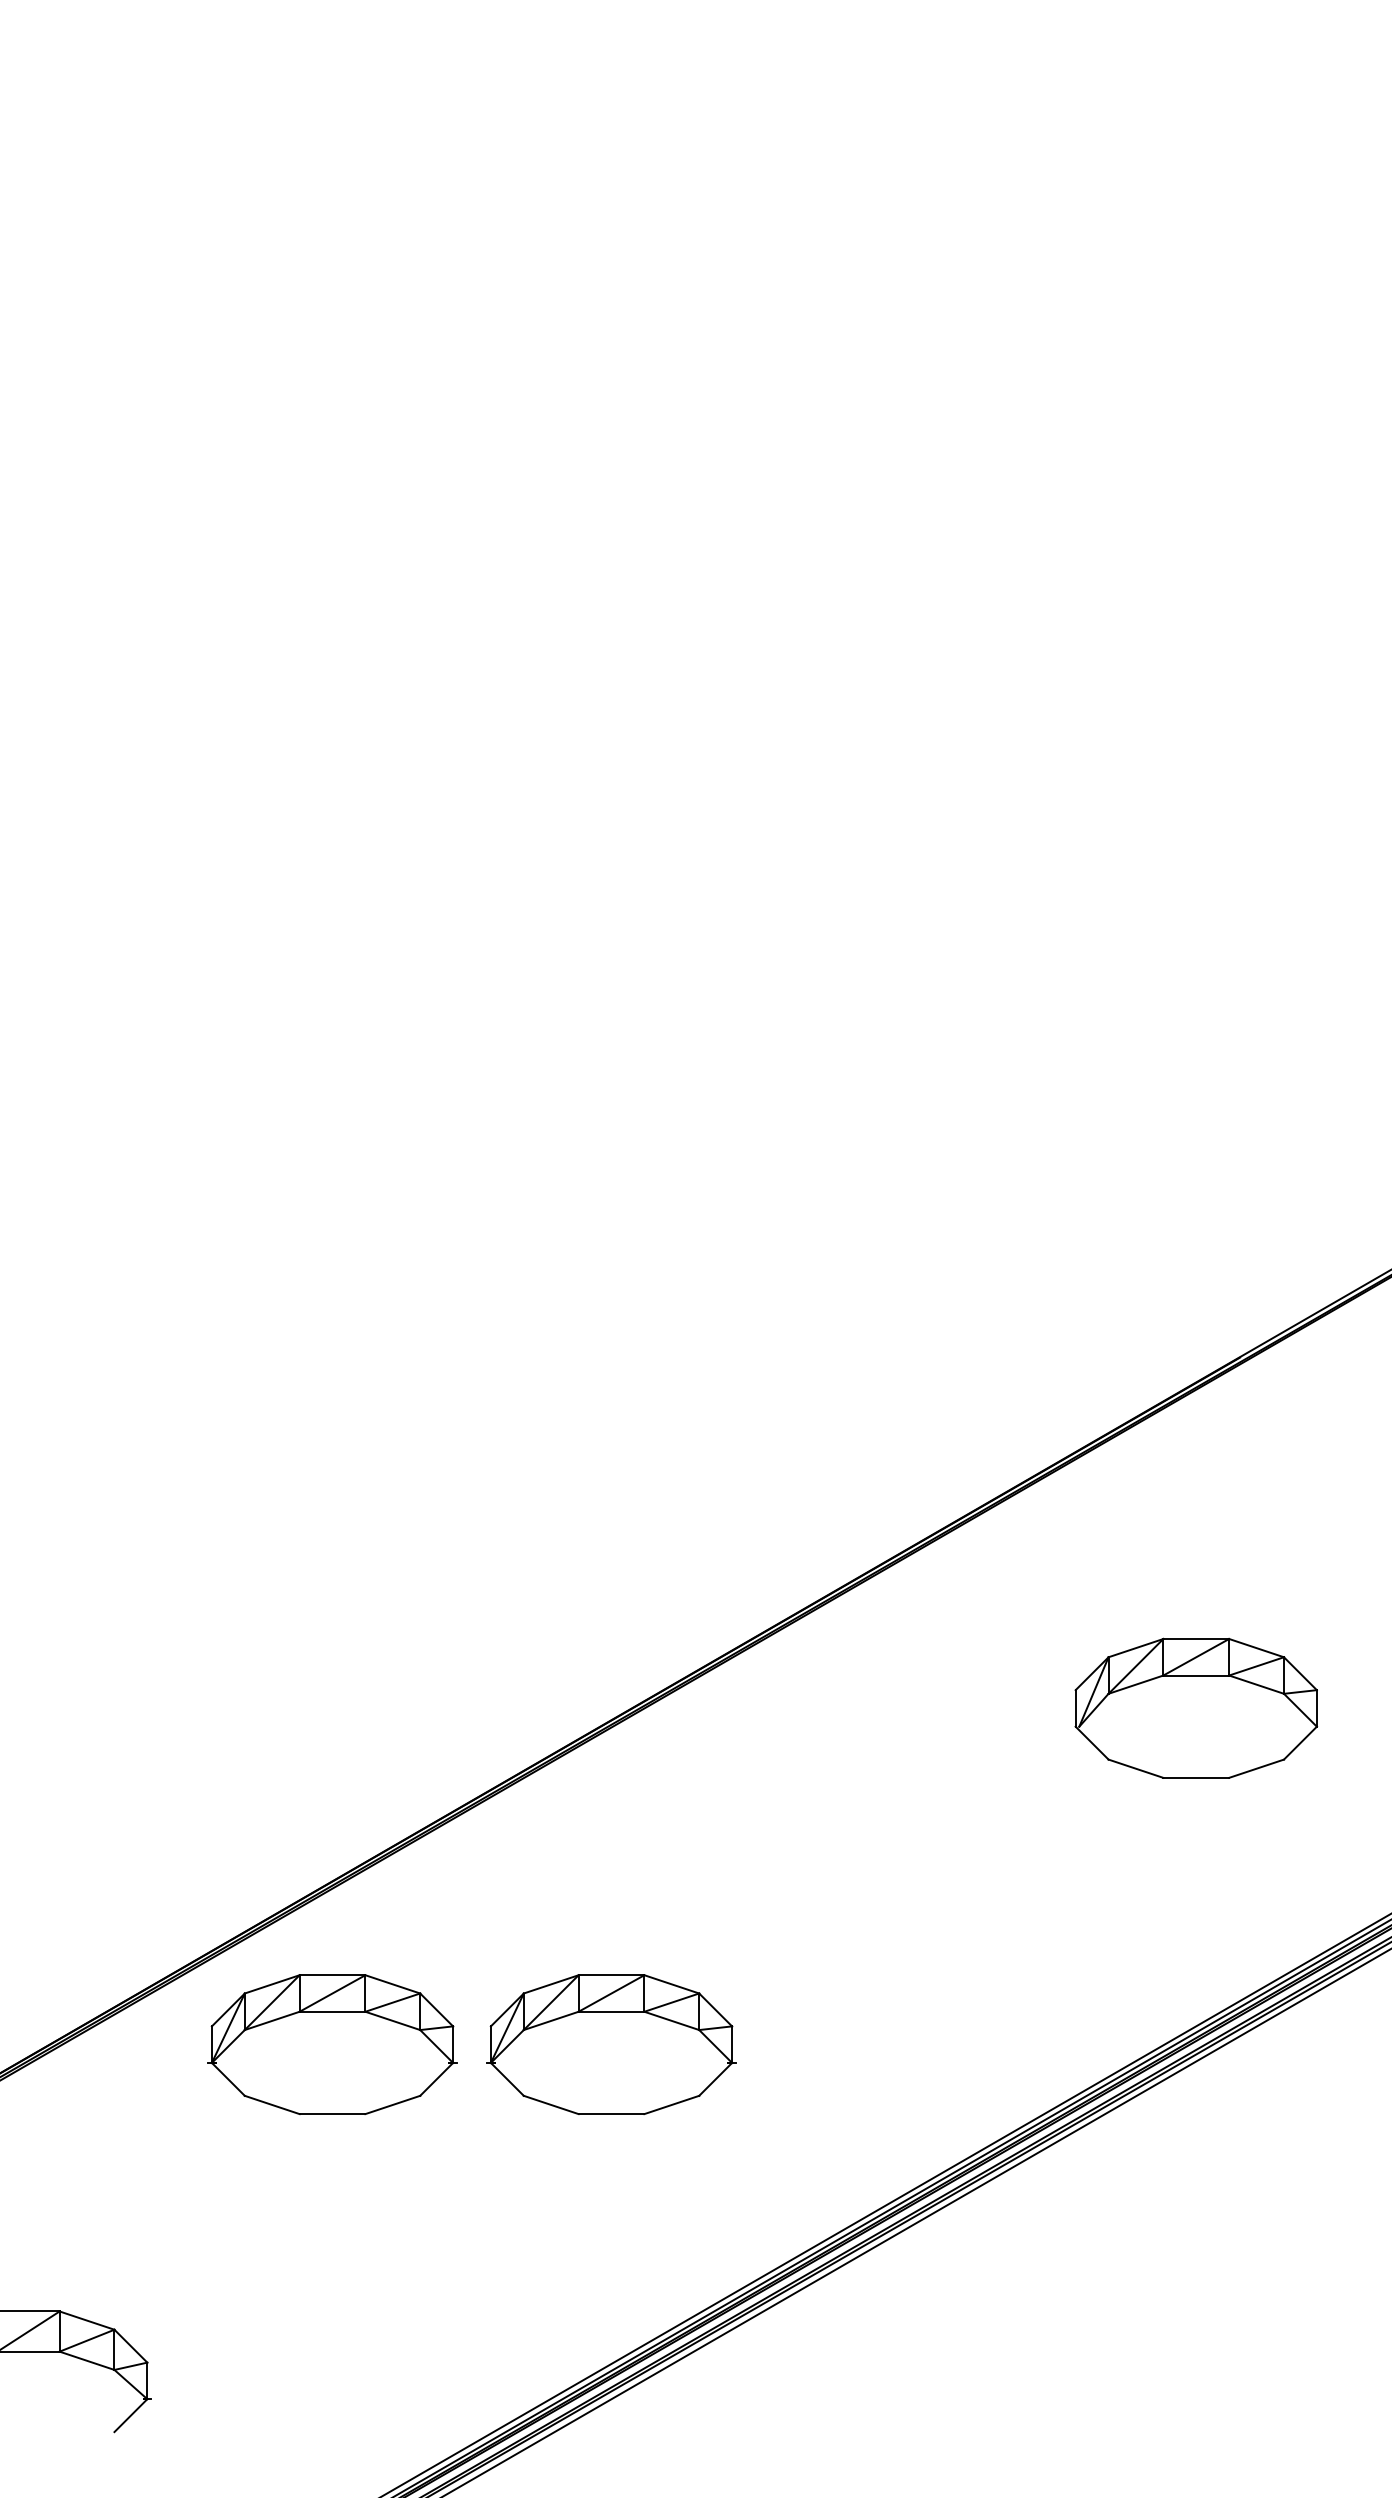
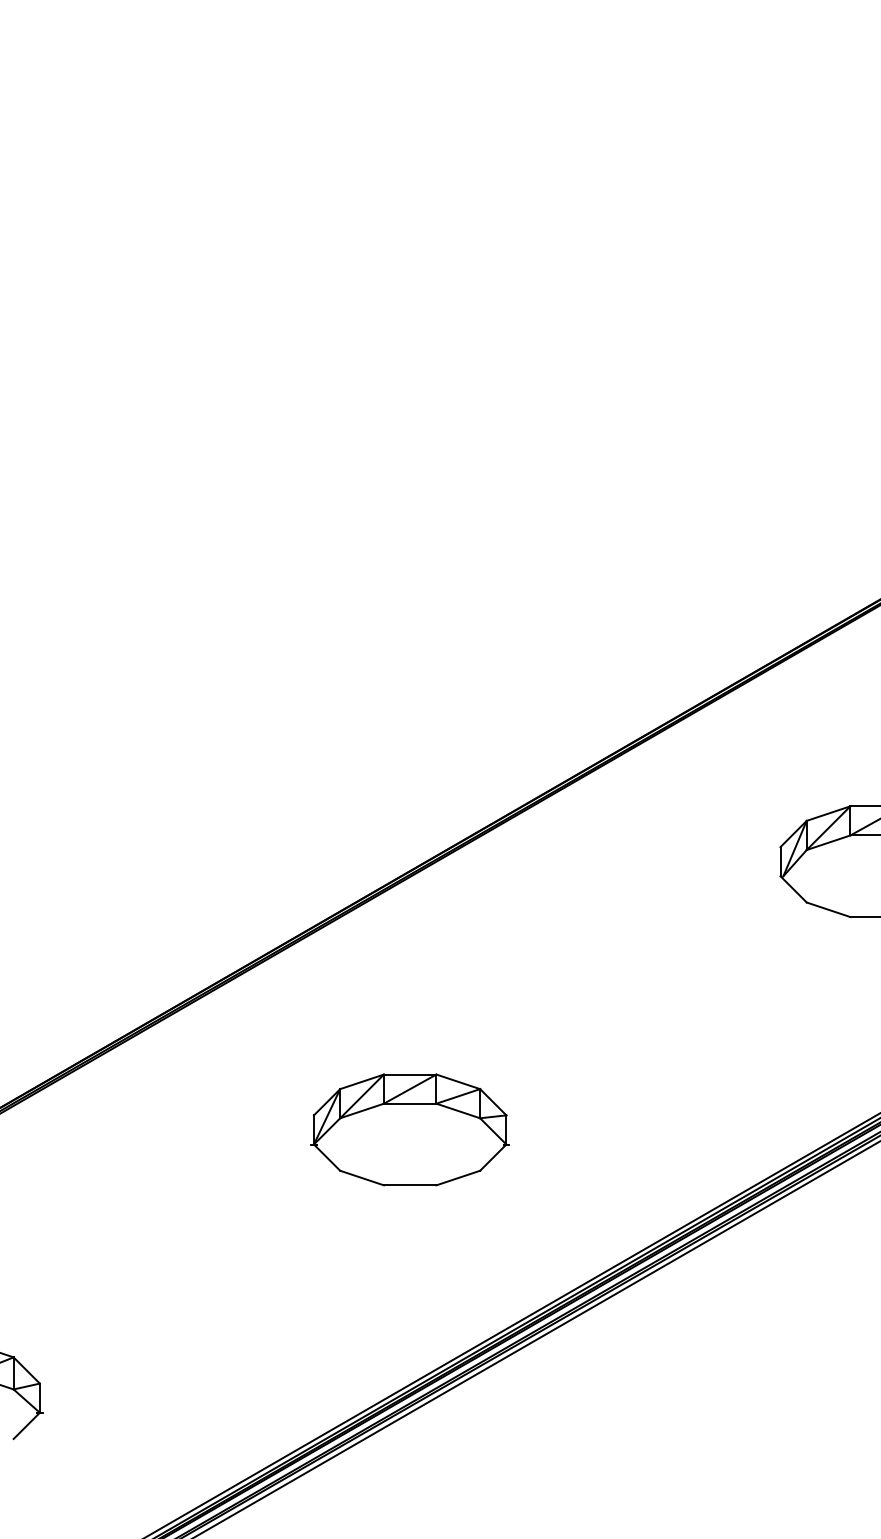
part: (332, 2044) -> (187, 1129), removed

